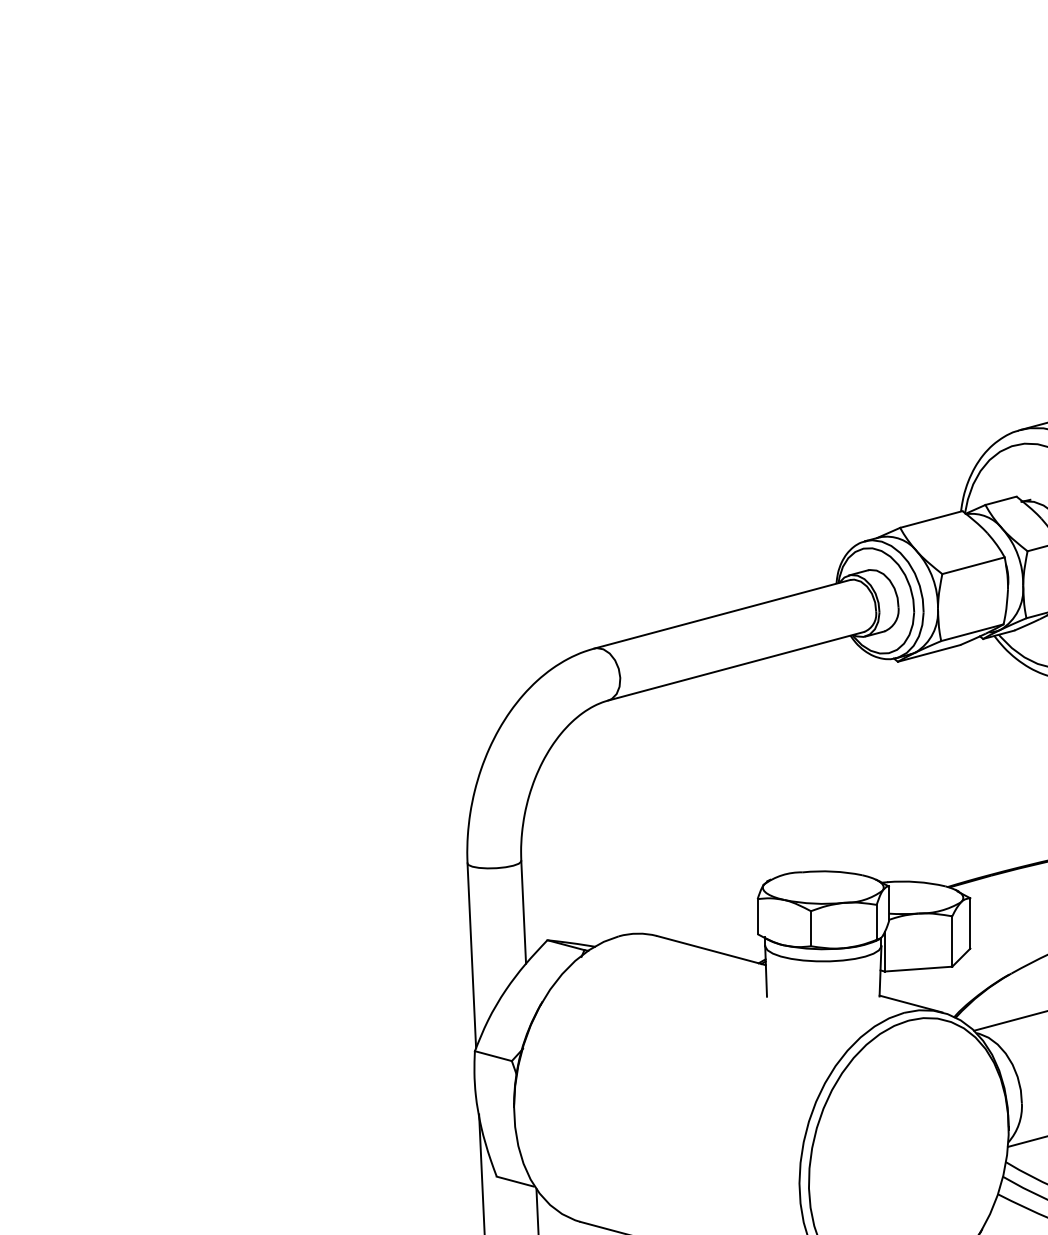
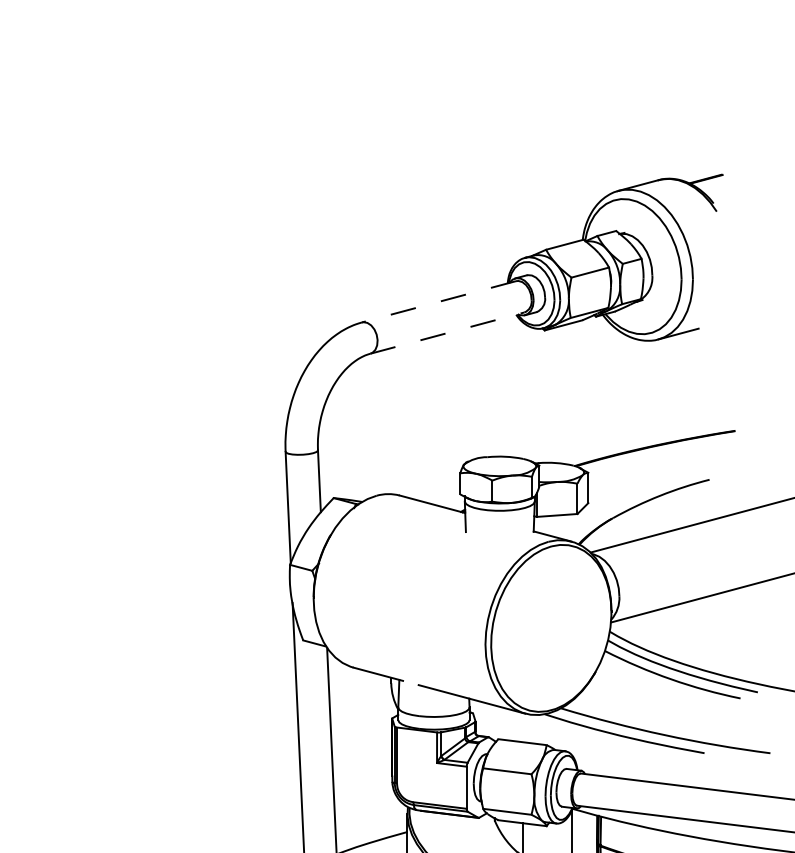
line: (721, 613) -> (438, 301), solid -> dashed
line: (736, 666) -> (447, 333), solid -> dashed

